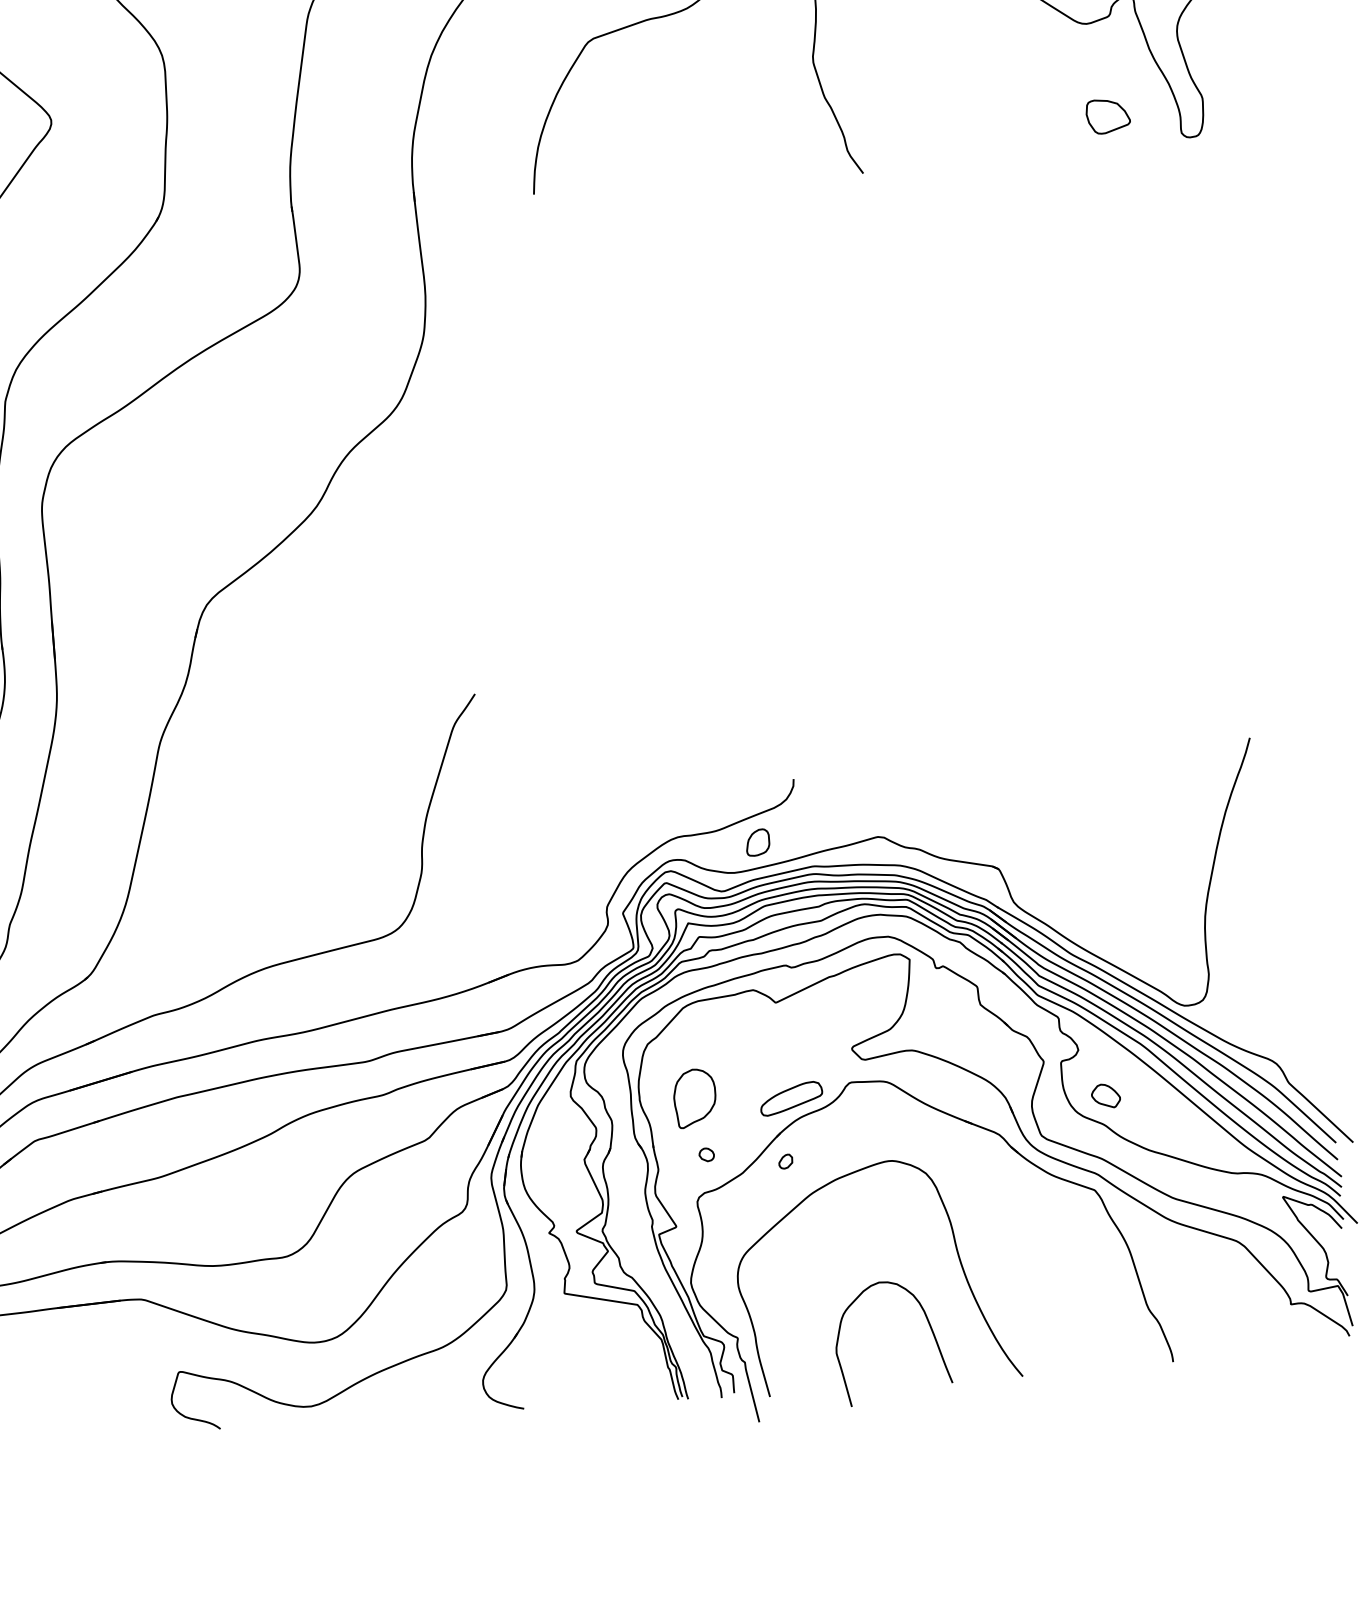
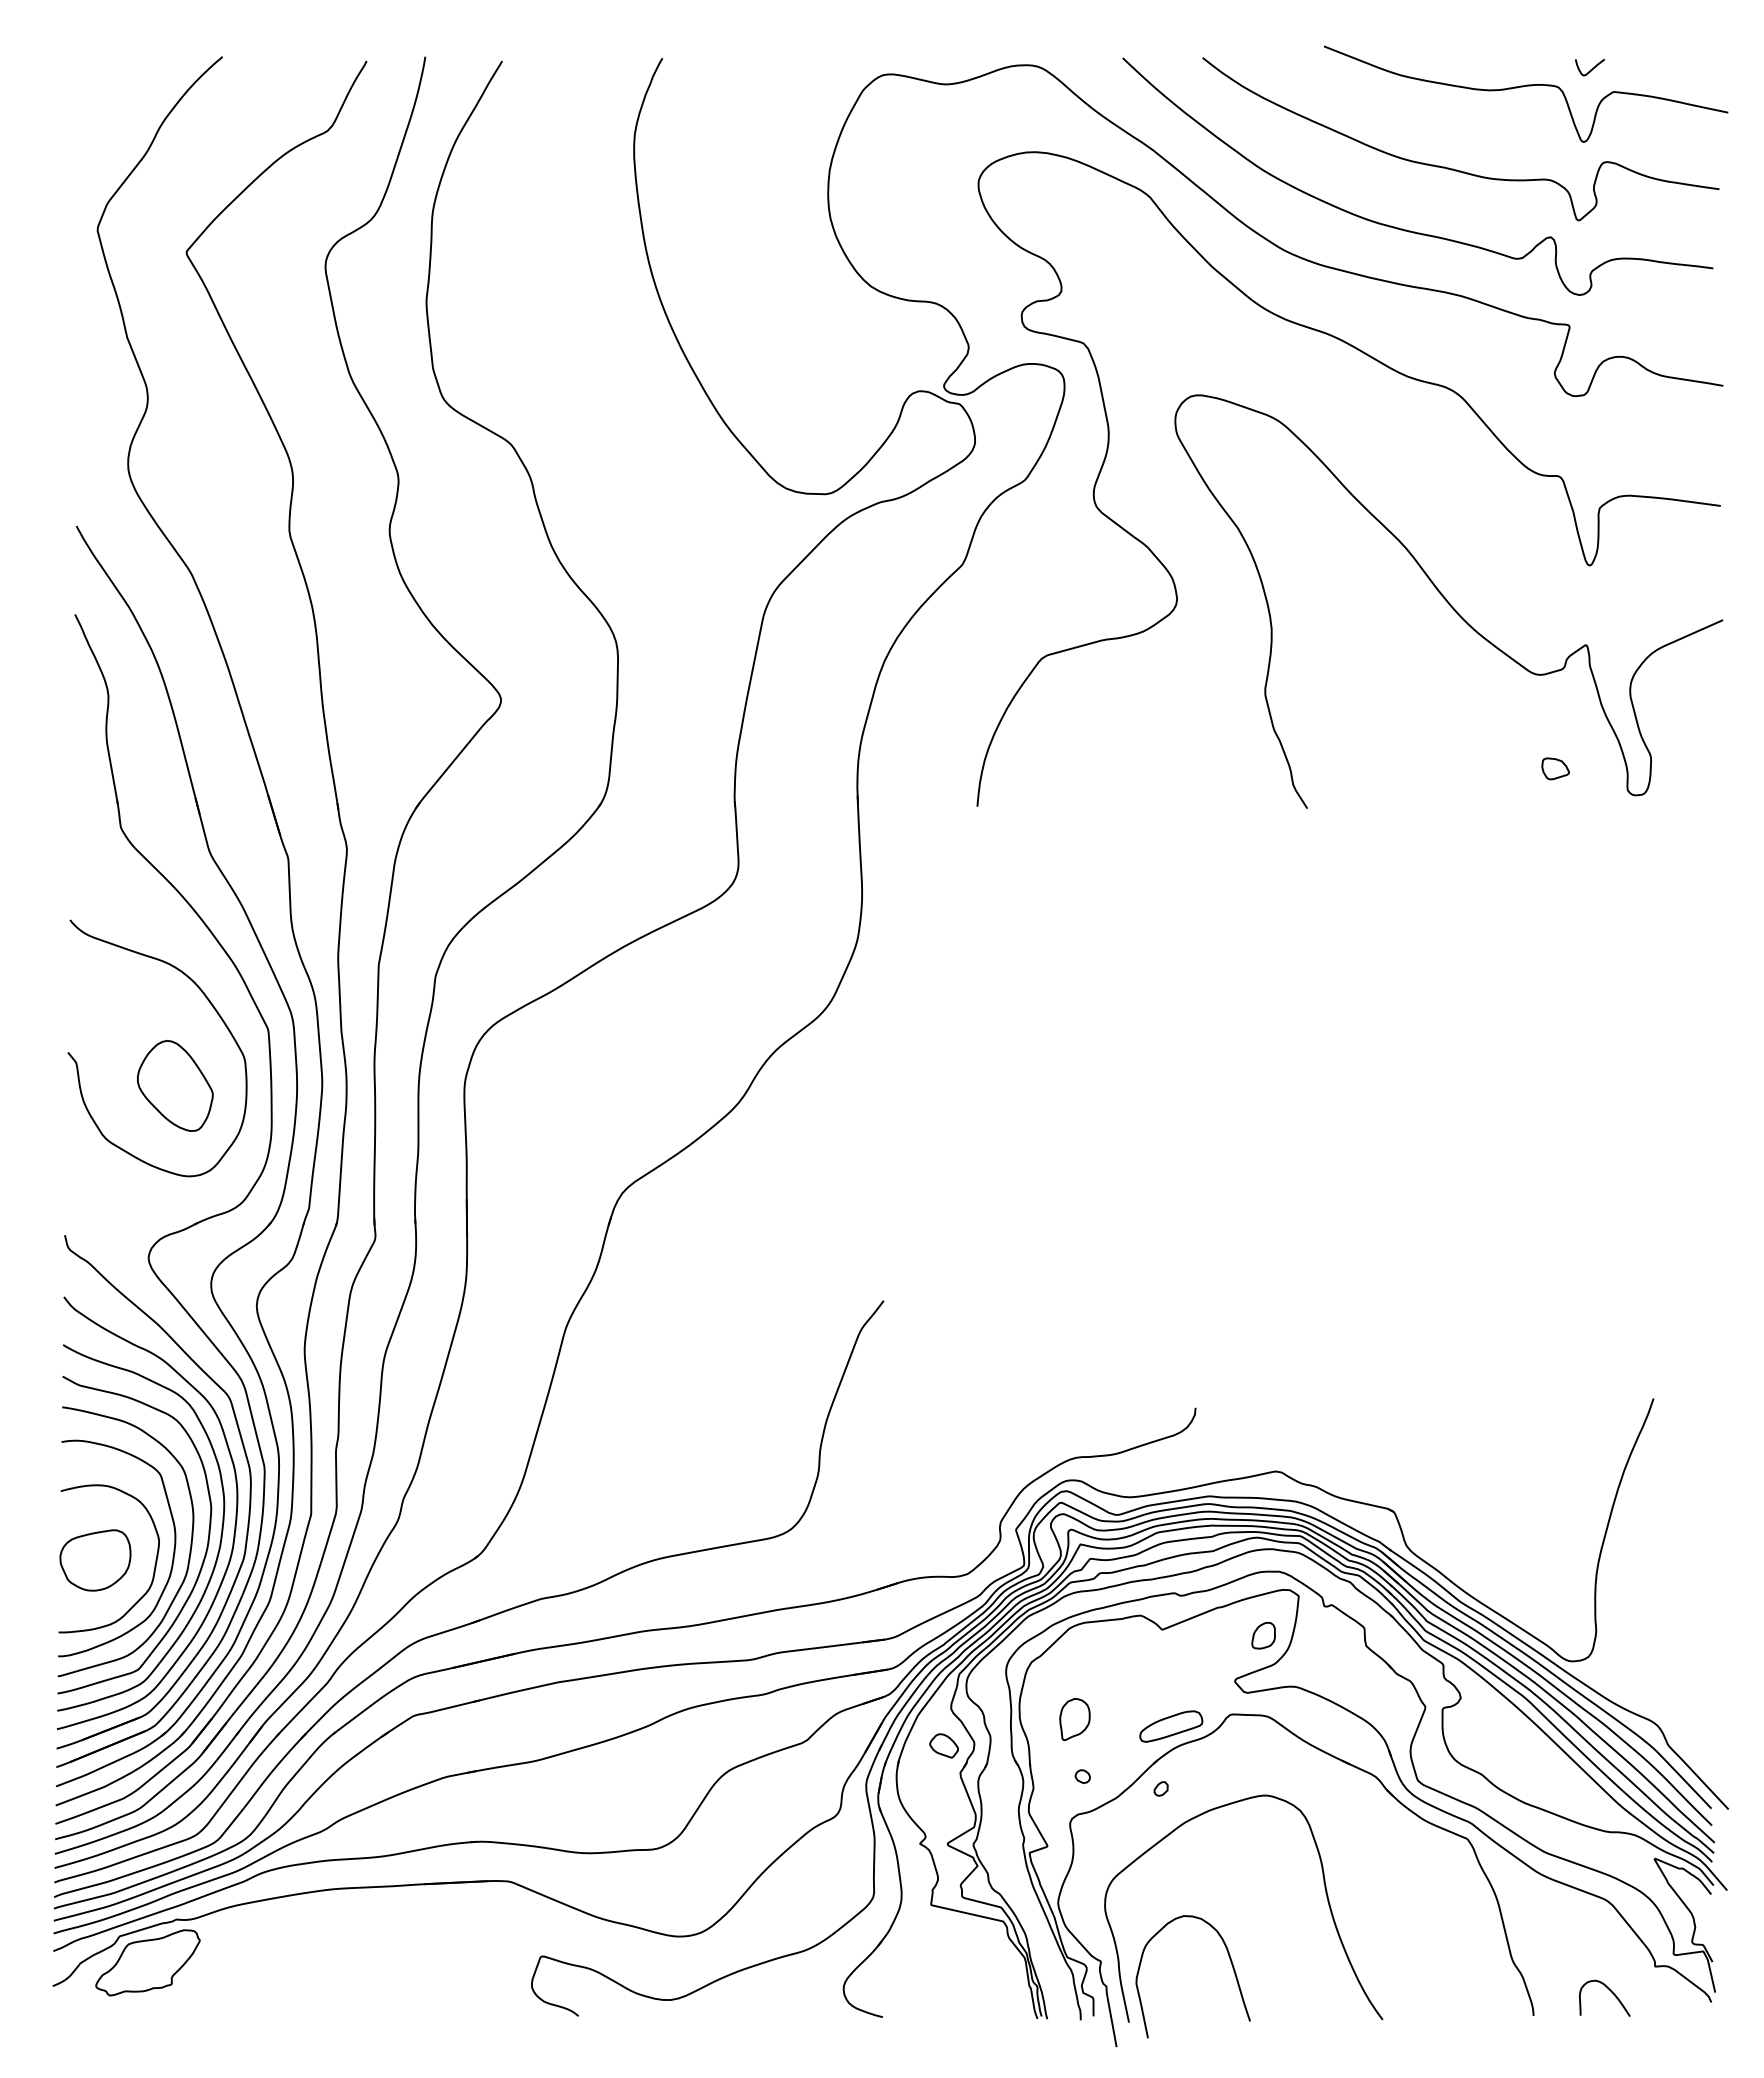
part: (1108, 116) -> (1555, 768), size x0.62
part: (757, 842) -> (1263, 1635), moved
part: (1105, 1095) -> (943, 1745), moved
part: (694, 1098) -> (1074, 1719), size x0.71
curve: (928, 1325) -> (1230, 1962), moved
curve: (1248, 1332) -> (1610, 1991), added

